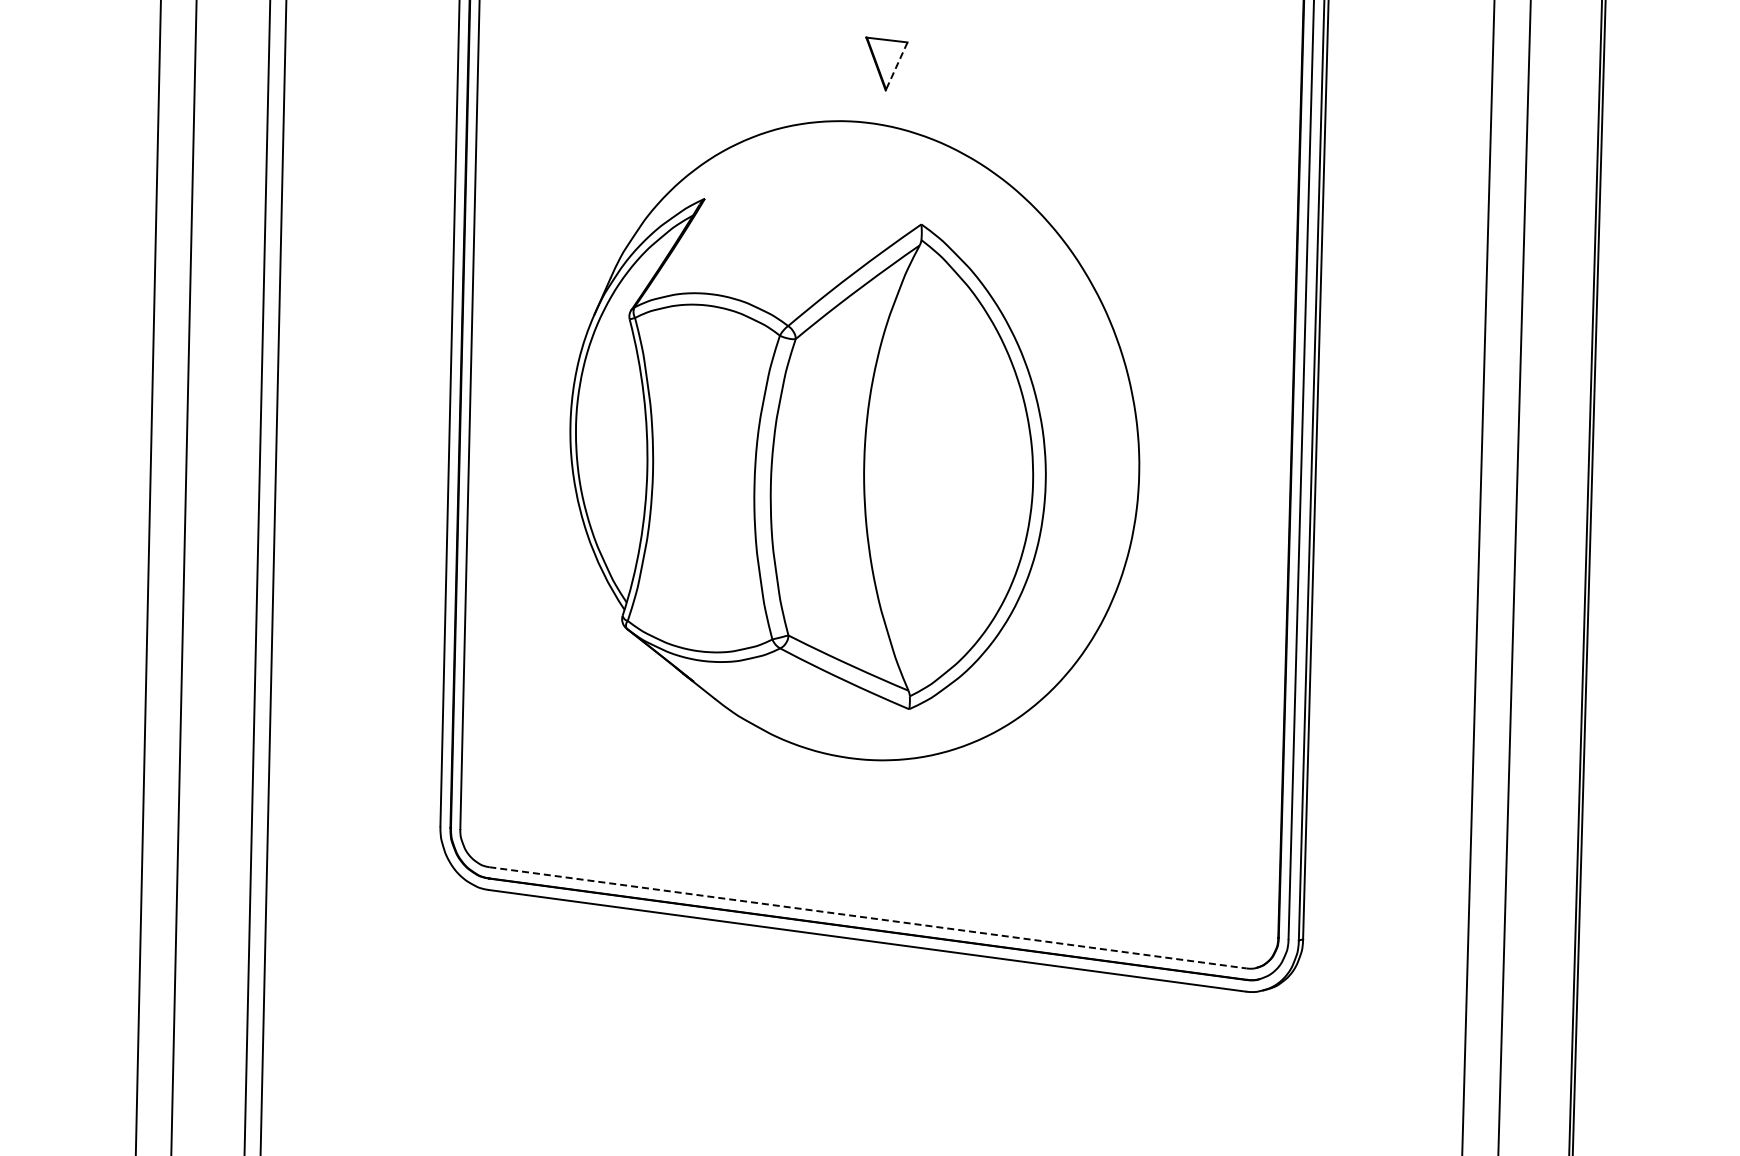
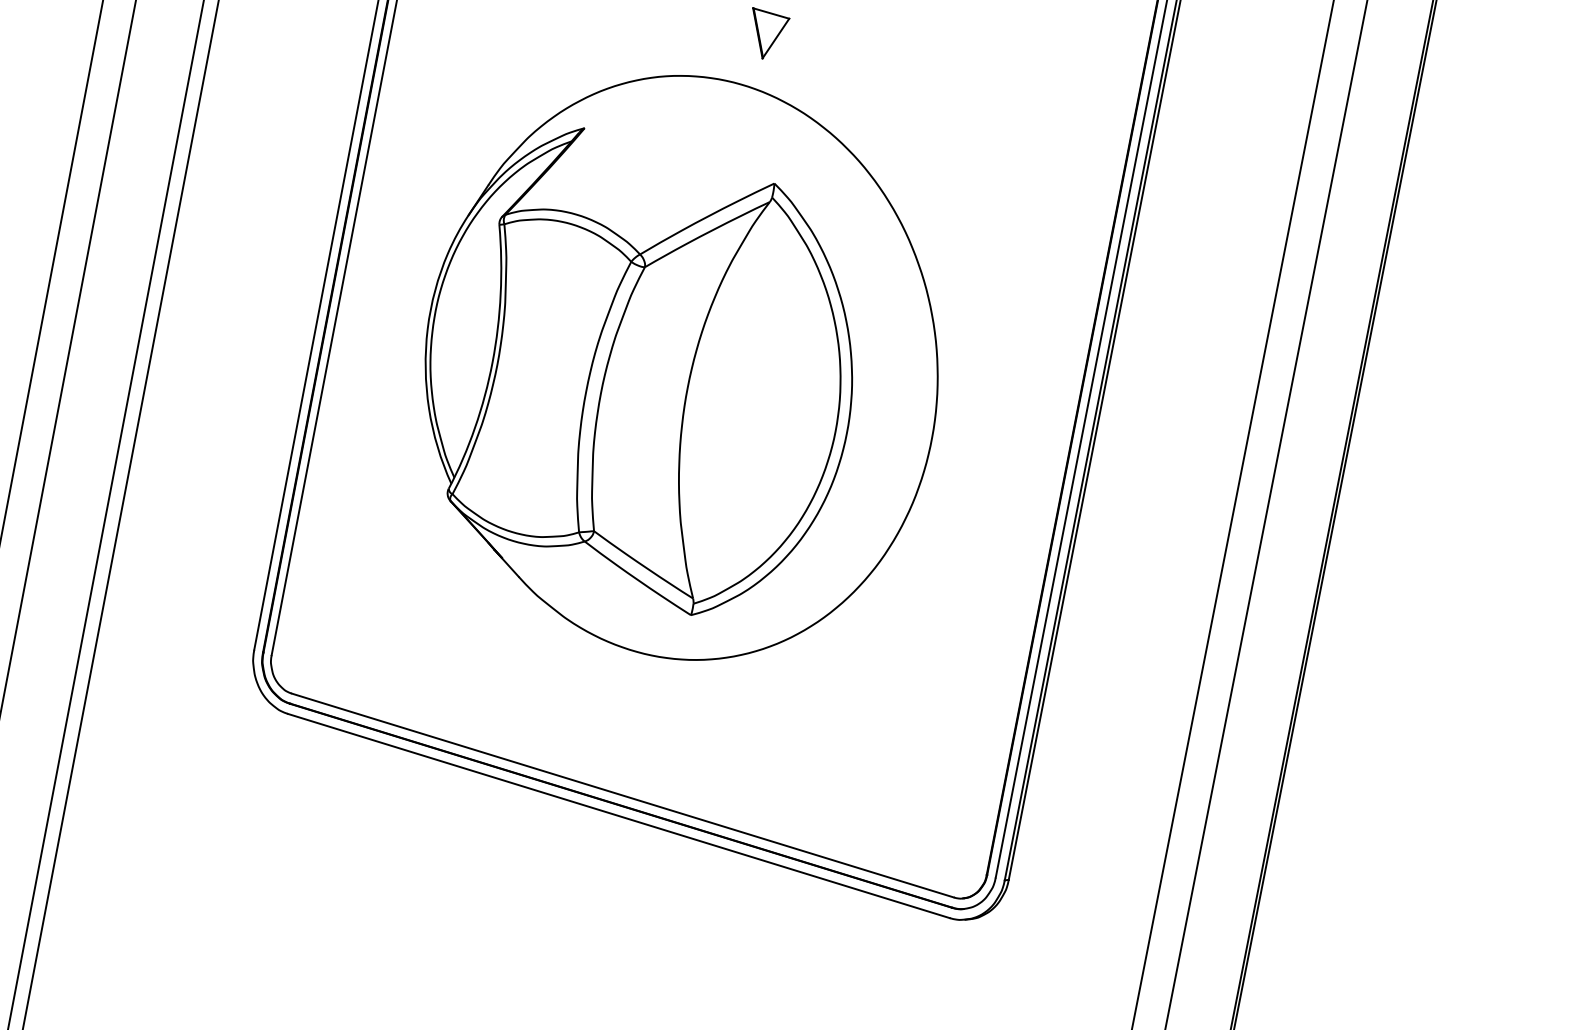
line: (896, 66) -> (775, 38), dashed -> solid
line: (867, 917) -> (622, 795), dashed -> solid

